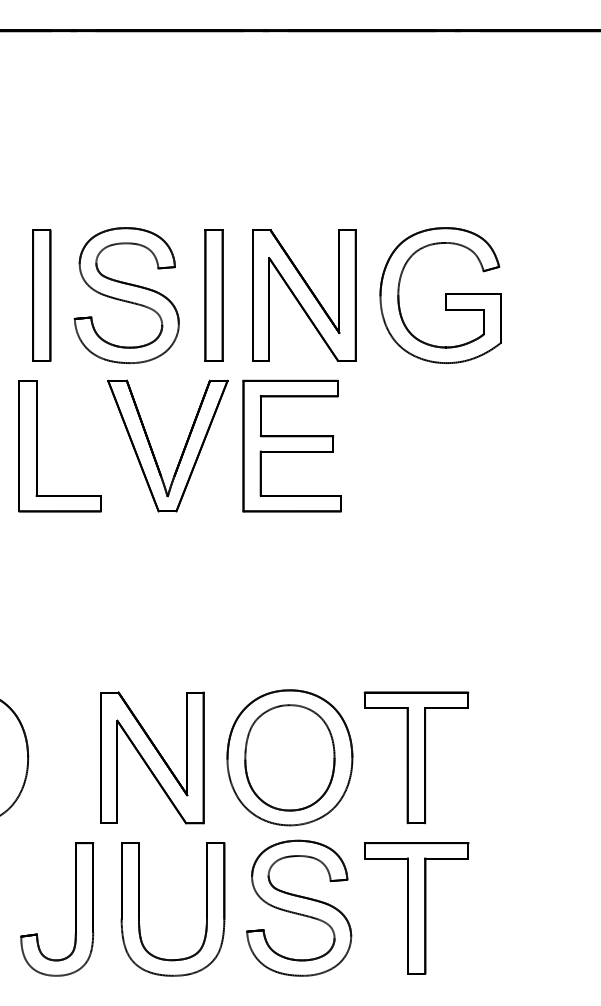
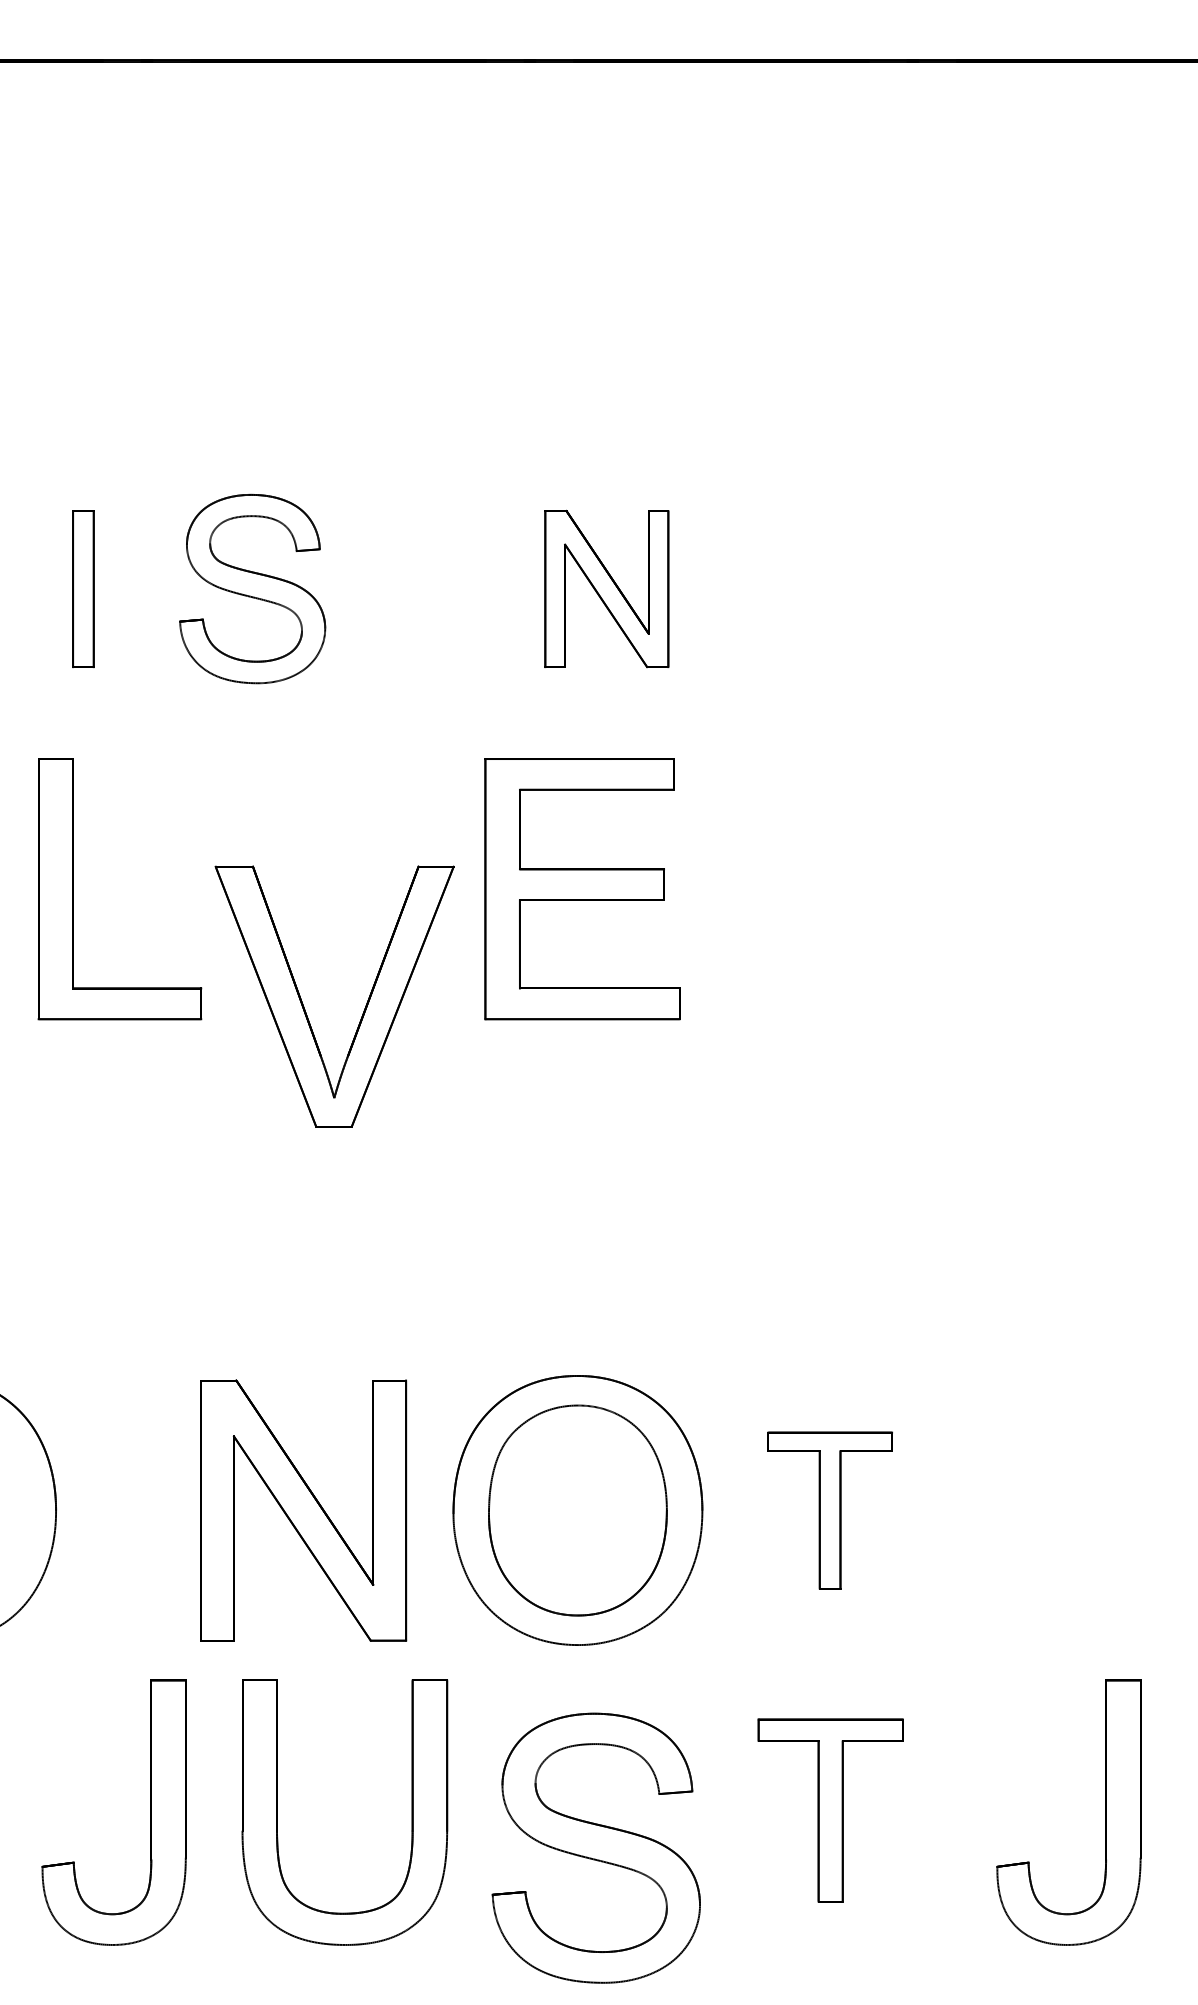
part: (41, 295) -> (82, 588), size x0.6
part: (126, 295) -> (252, 588), size x0.7
part: (213, 295) -> (425, 588), removed
part: (304, 295) -> (606, 588), size x0.6
part: (440, 295) -> (878, 588), removed
part: (153, 451) -> (305, 1007), moved
part: (416, 757) -> (830, 1509), size x0.6
part: (299, 907) -> (597, 1846), moved
part: (416, 908) -> (830, 1810), size x0.7
part: (554, 909) -> (1105, 1812), added

